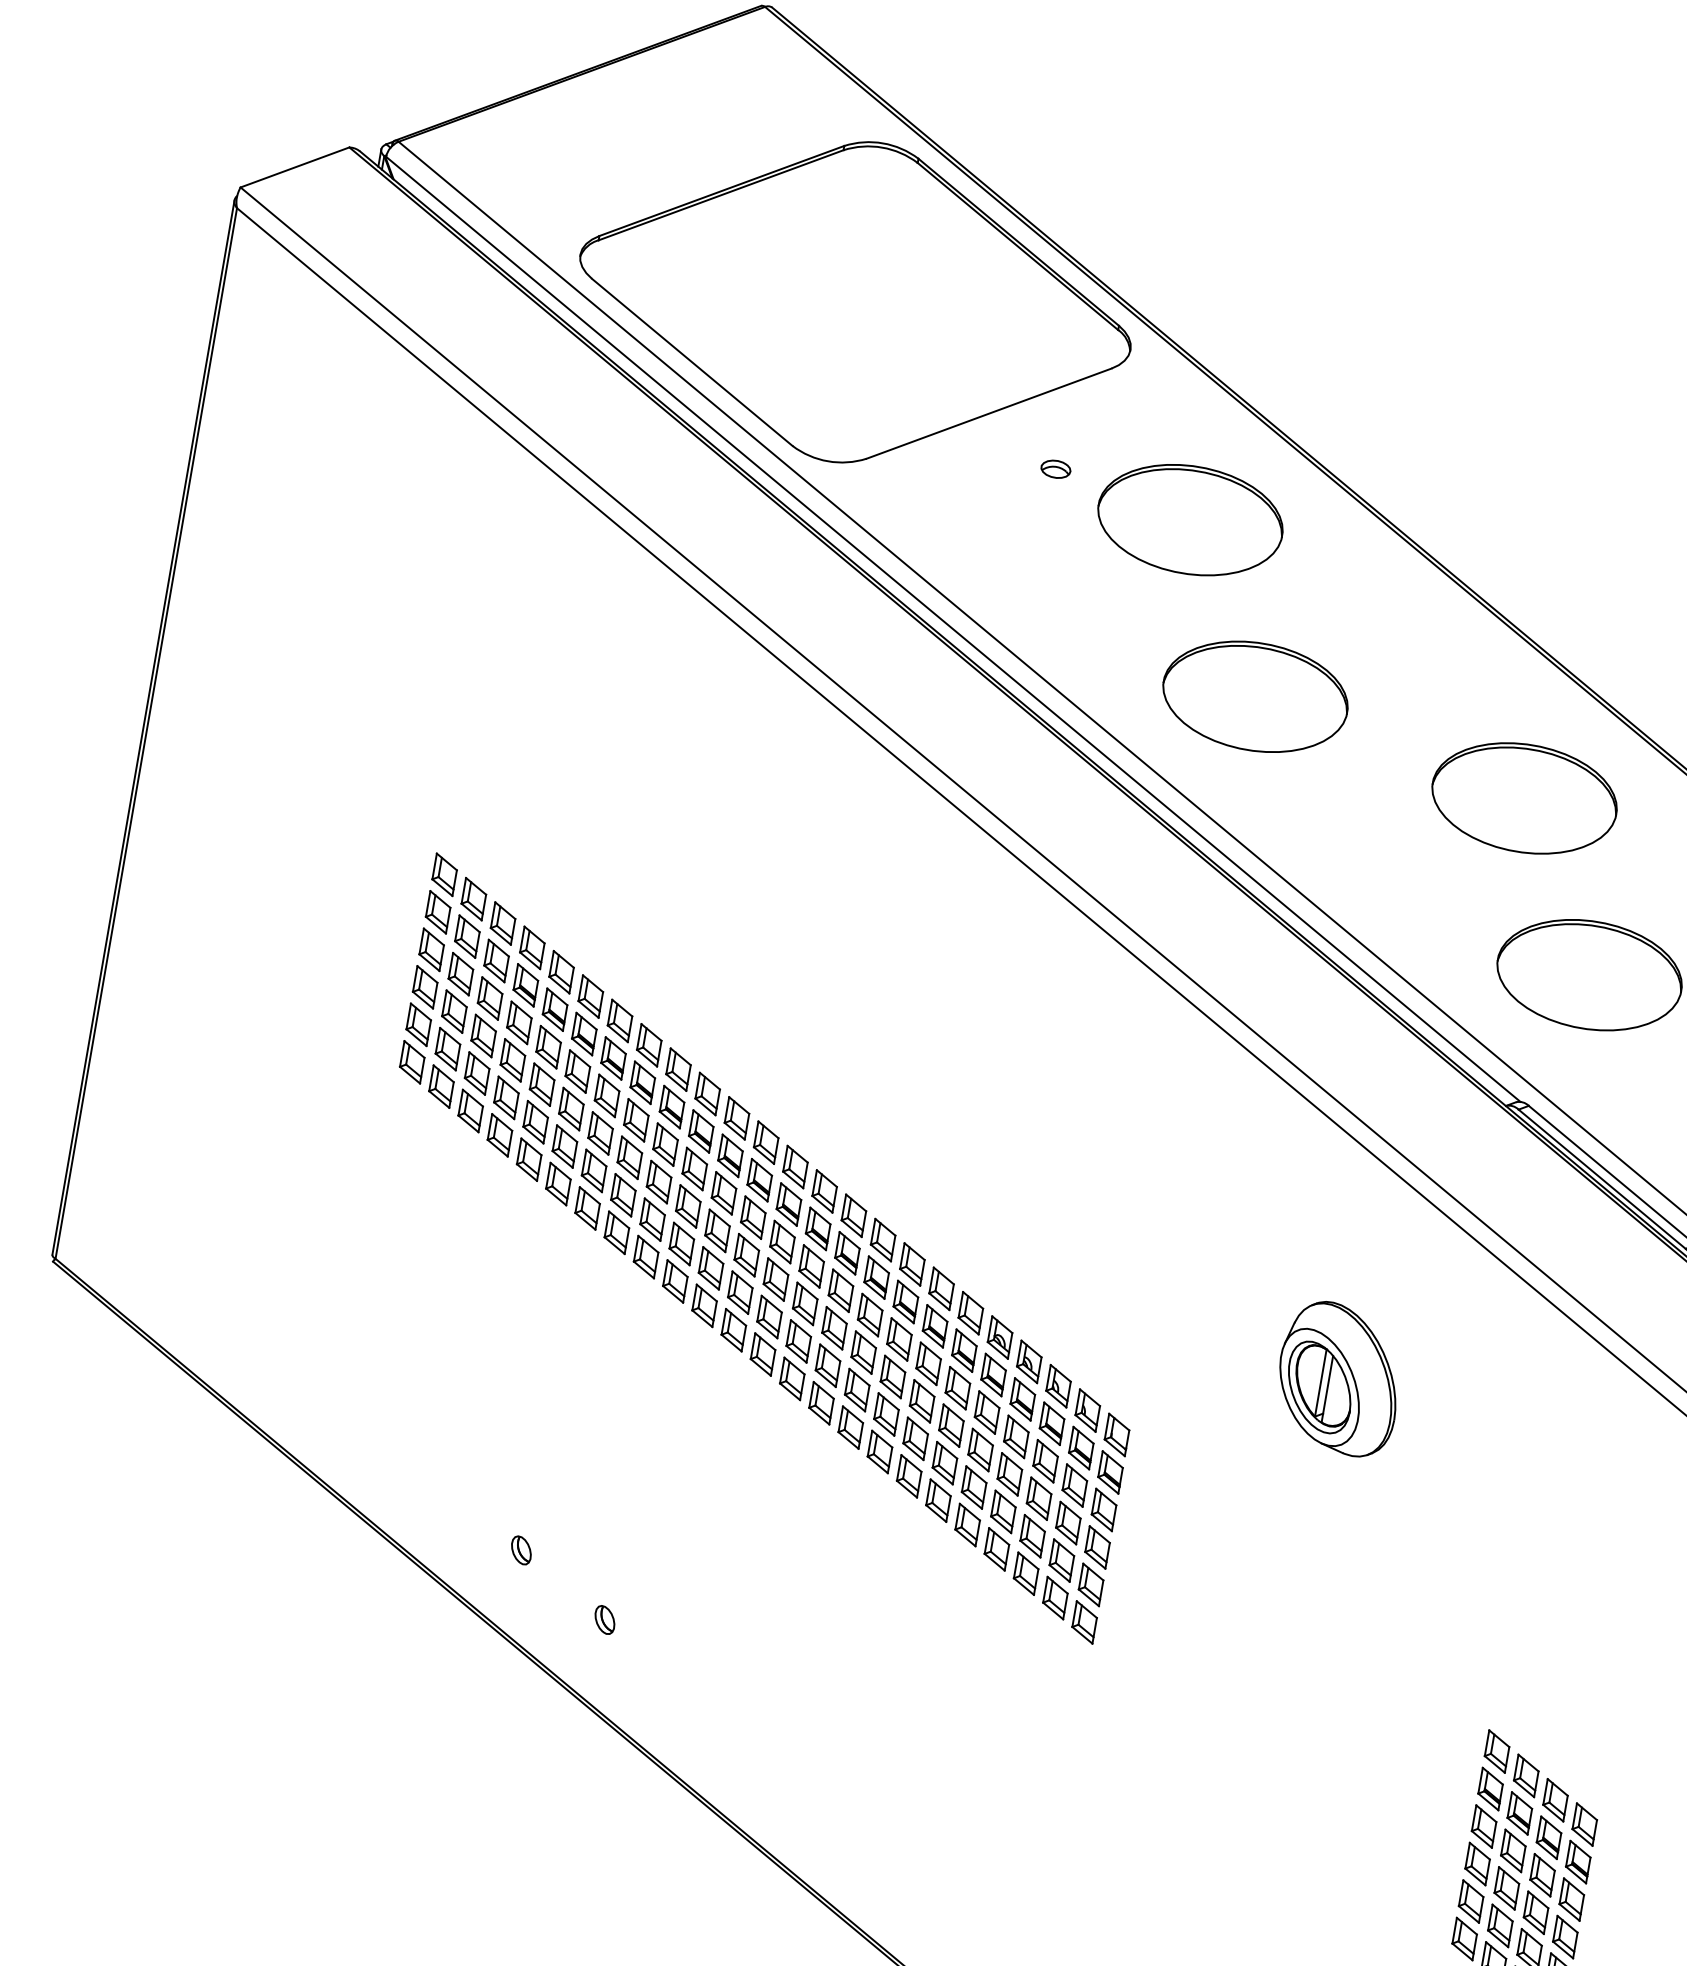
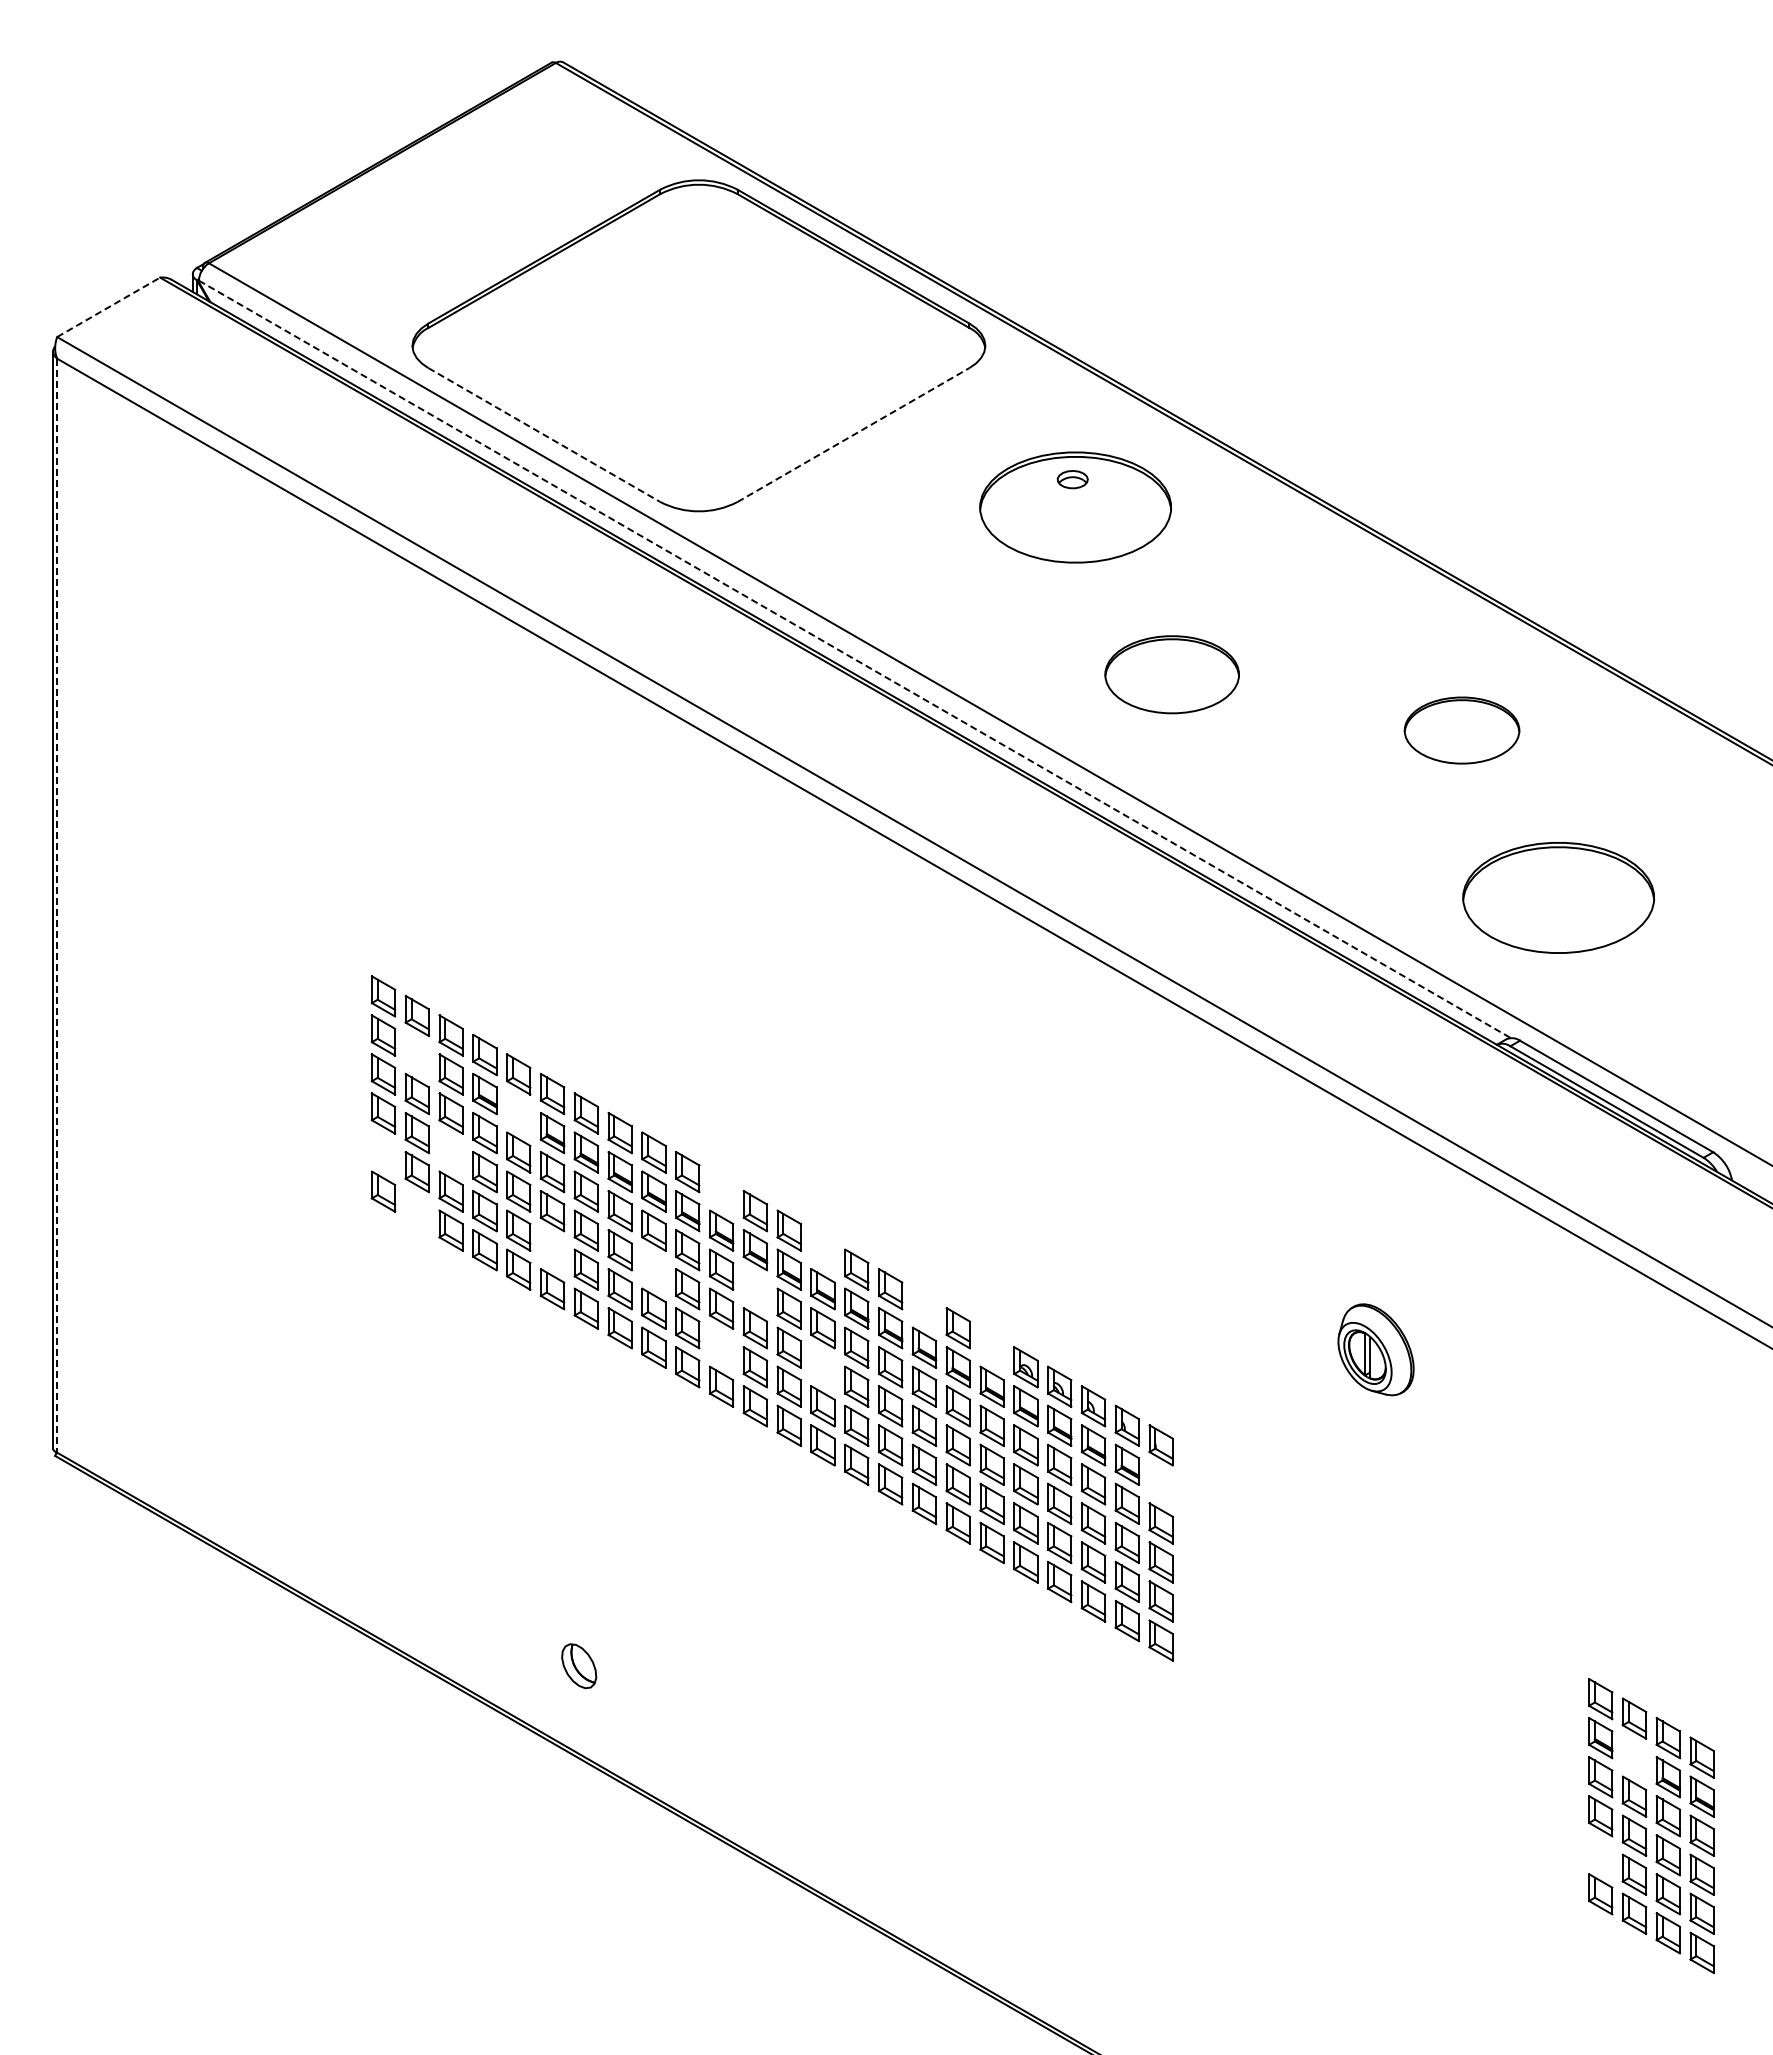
line: (295, 167) -> (109, 307), solid -> dashed
line: (692, 362) -> (544, 435), solid -> dashed
line: (989, 414) -> (853, 435), solid -> dashed
part: (1055, 469) -> (1072, 479), moved
line: (953, 629) -> (855, 659), solid -> dashed
part: (1254, 696) -> (1171, 674), size x0.7
line: (146, 733) -> (57, 905), solid -> dashed
part: (1524, 798) -> (1461, 730), size x0.6
part: (466, 936) -> (416, 1054), removed
part: (554, 1009) -> (518, 1113), removed
part: (418, 1024) -> (383, 1152), removed
part: (483, 1035) -> (450, 1152), removed
part: (440, 1086) -> (416, 1211), removed
part: (736, 1118) -> (721, 1191), removed
part: (564, 1146) -> (552, 1250), removed
part: (658, 1181) -> (653, 1269), removed
part: (824, 1191) -> (822, 1250), removed
part: (753, 1217) -> (755, 1289), removed
part: (912, 1264) -> (924, 1308), removed
part: (711, 1268) -> (721, 1347), removed
part: (804, 1304) -> (822, 1367), removed
part: (970, 1312) -> (991, 1347), removed
part: (1338, 1378) -> (1375, 1349), size x0.6
part: (1109, 1472) -> (1160, 1484), removed
part: (520, 1549) -> (578, 1665), size x1.6
part: (604, 1619) -> (675, 1721), removed
part: (1519, 1813) -> (1634, 1757), removed
part: (1470, 1901) -> (1600, 1855), removed

